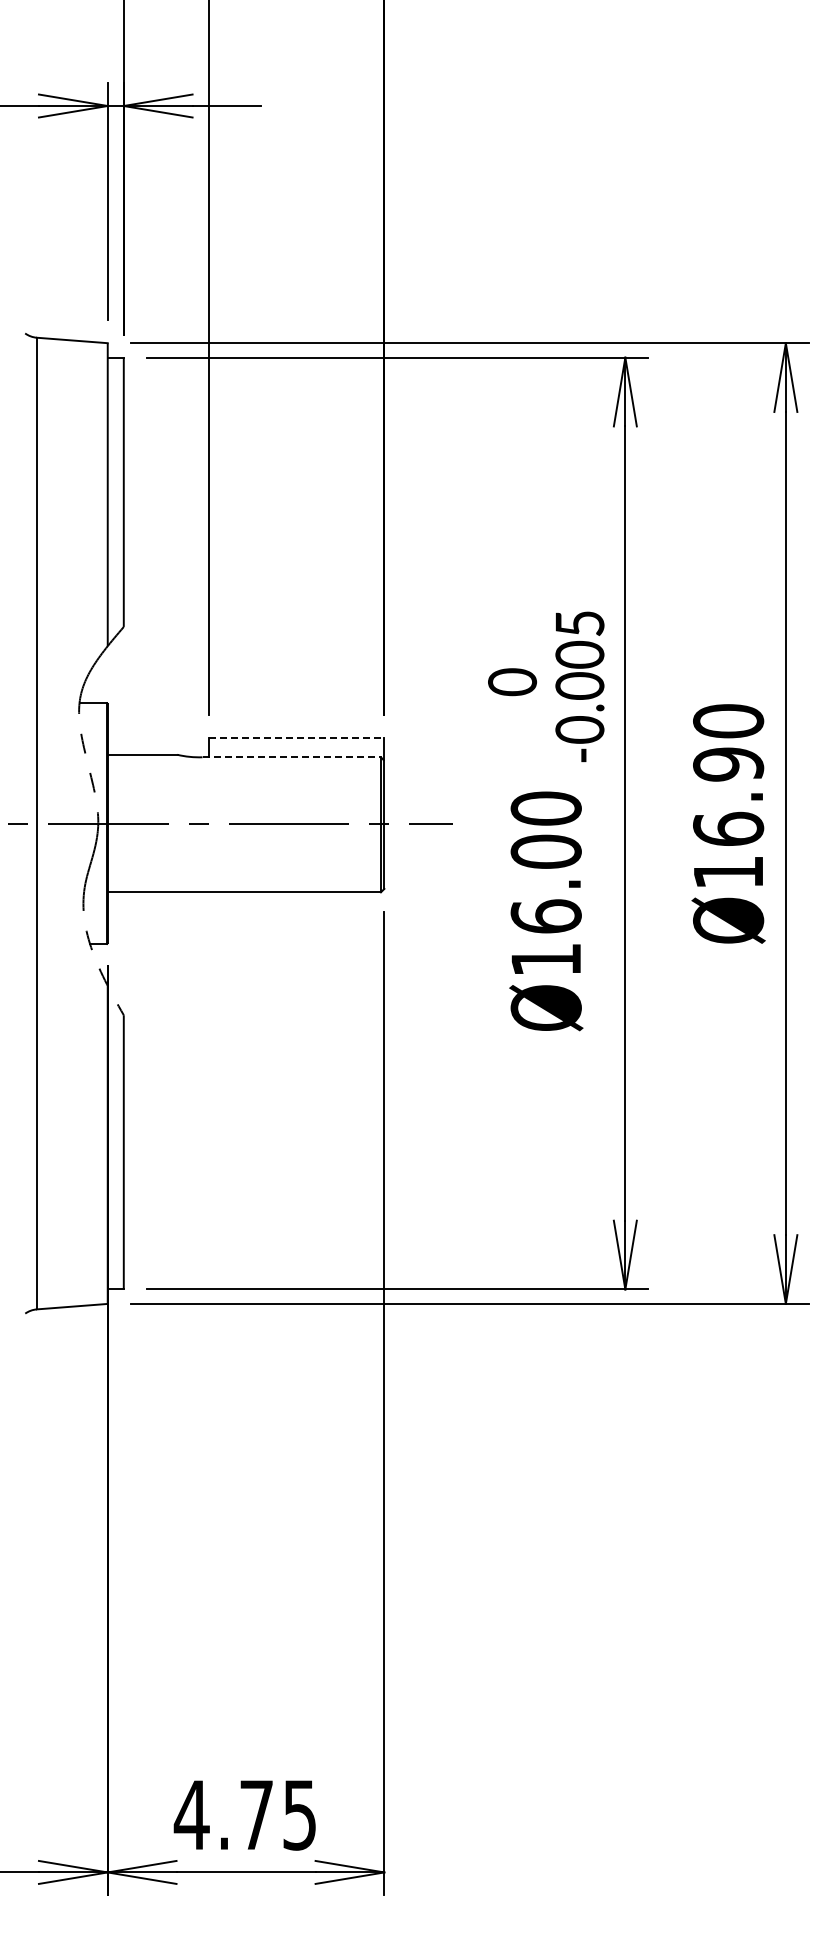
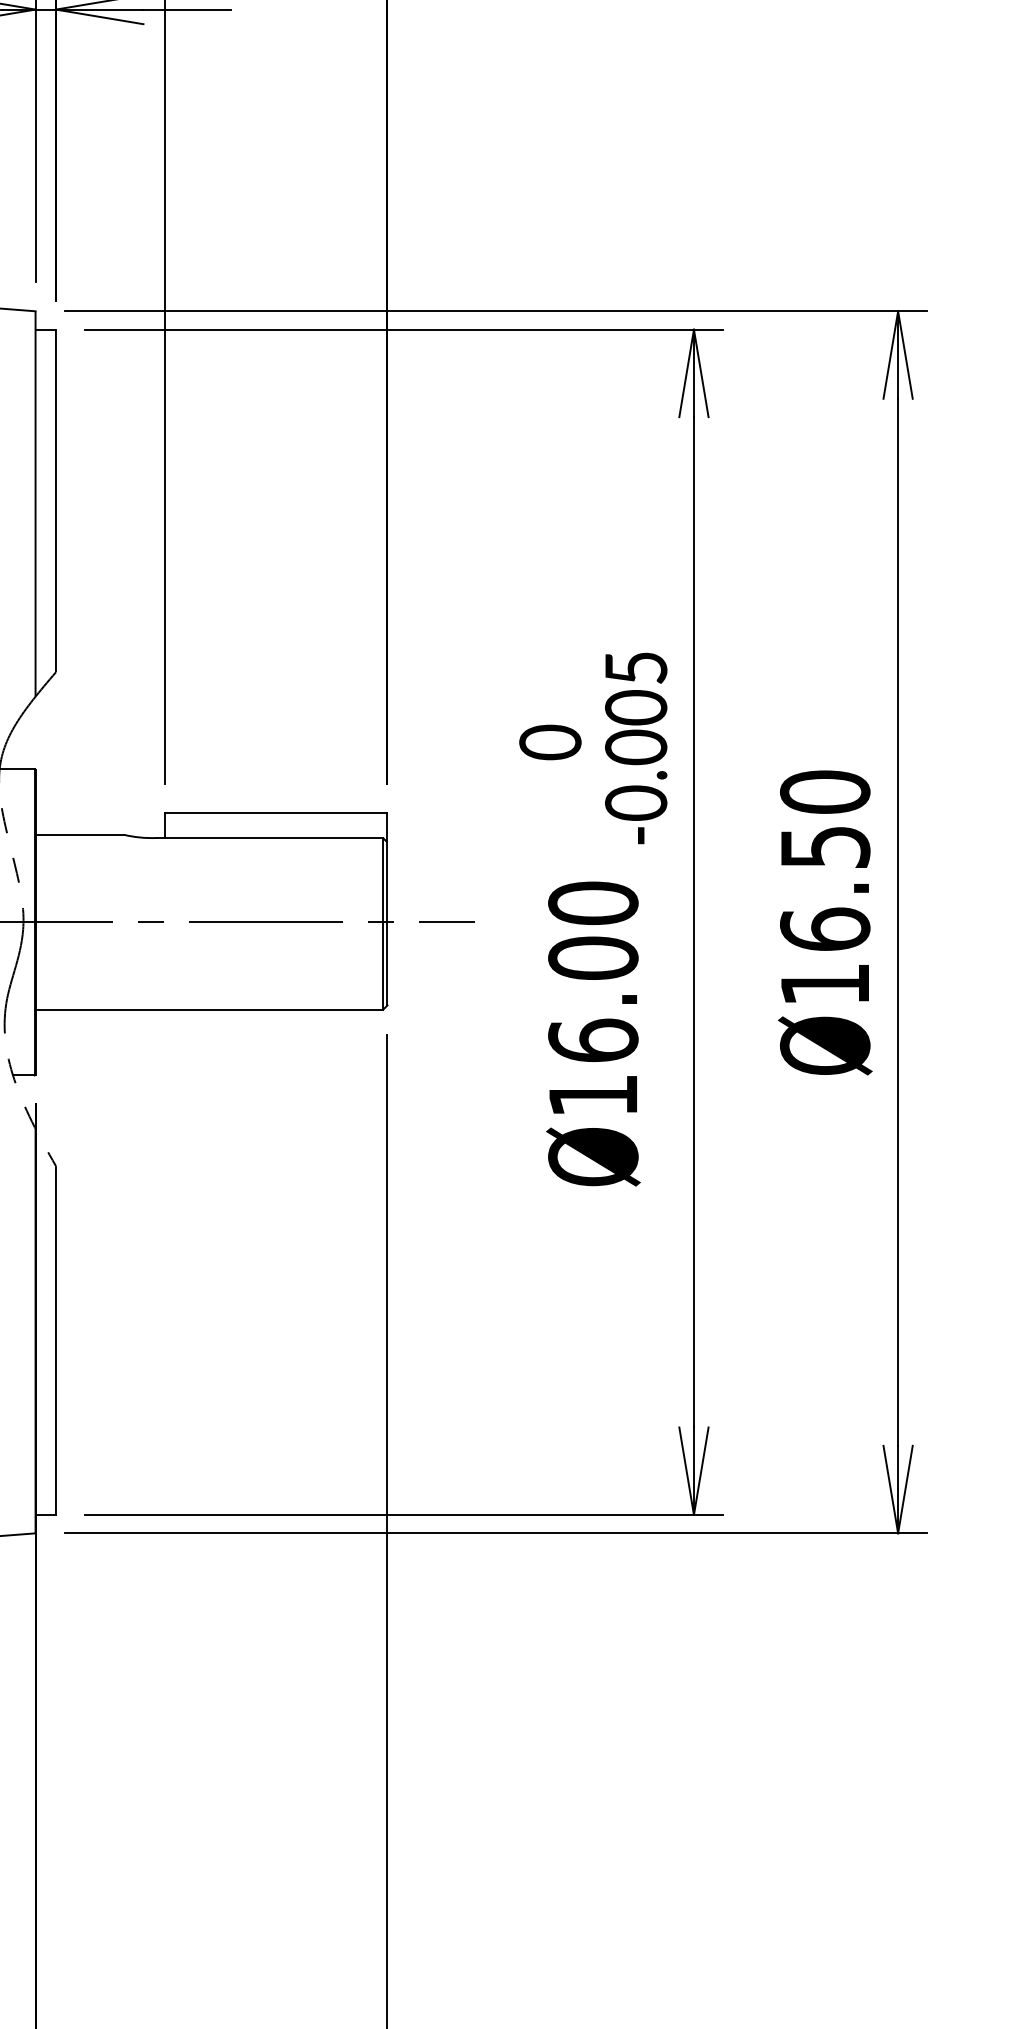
line: (296, 737) -> (275, 812), dashed -> solid
line: (292, 757) -> (270, 838), dashed -> solid
text: (728, 764) -> (825, 847), Ø16.90 -> Ø16.50

